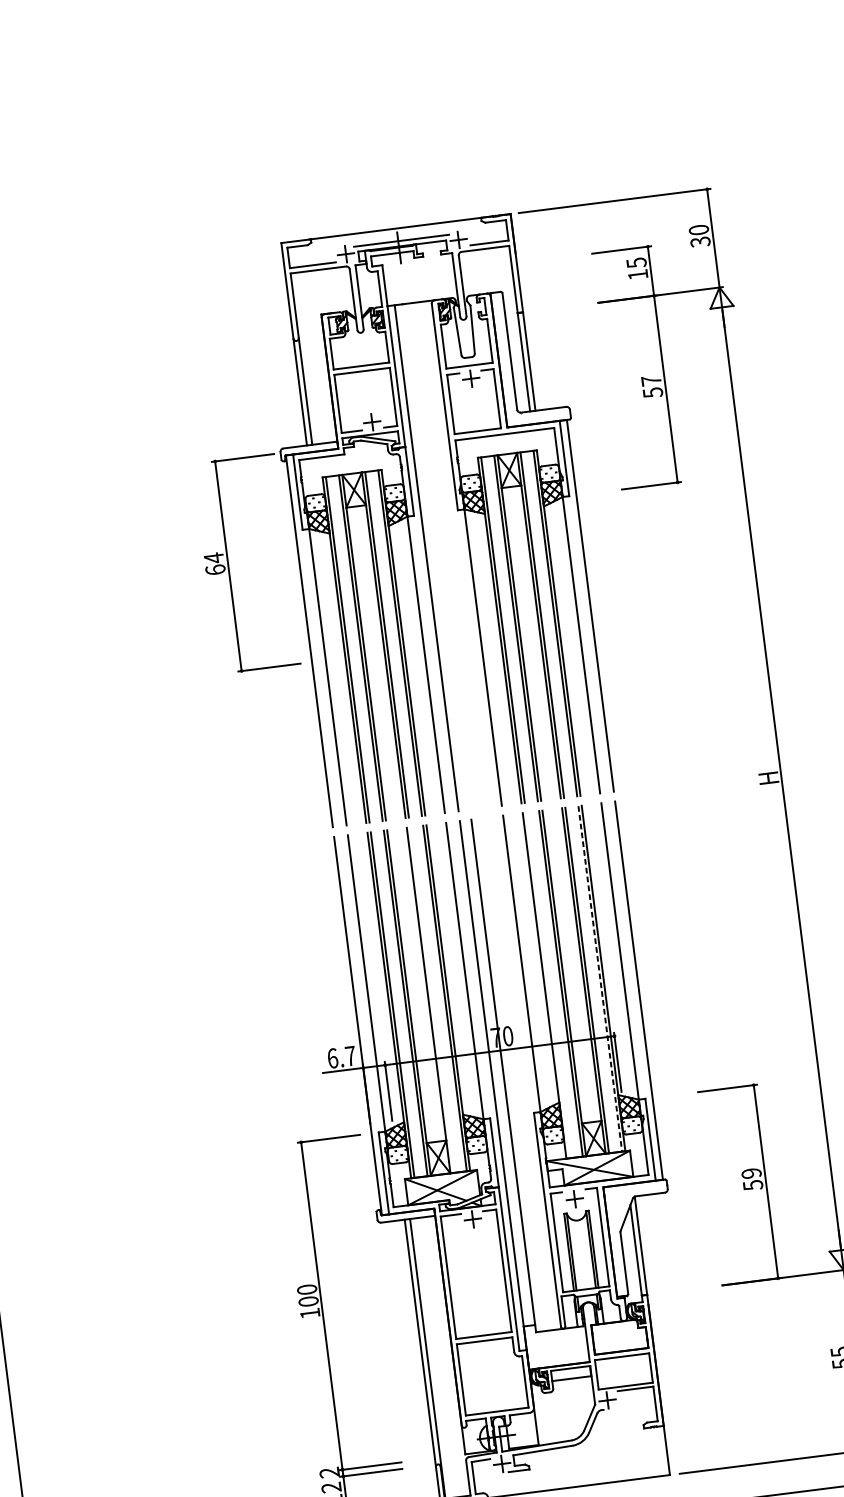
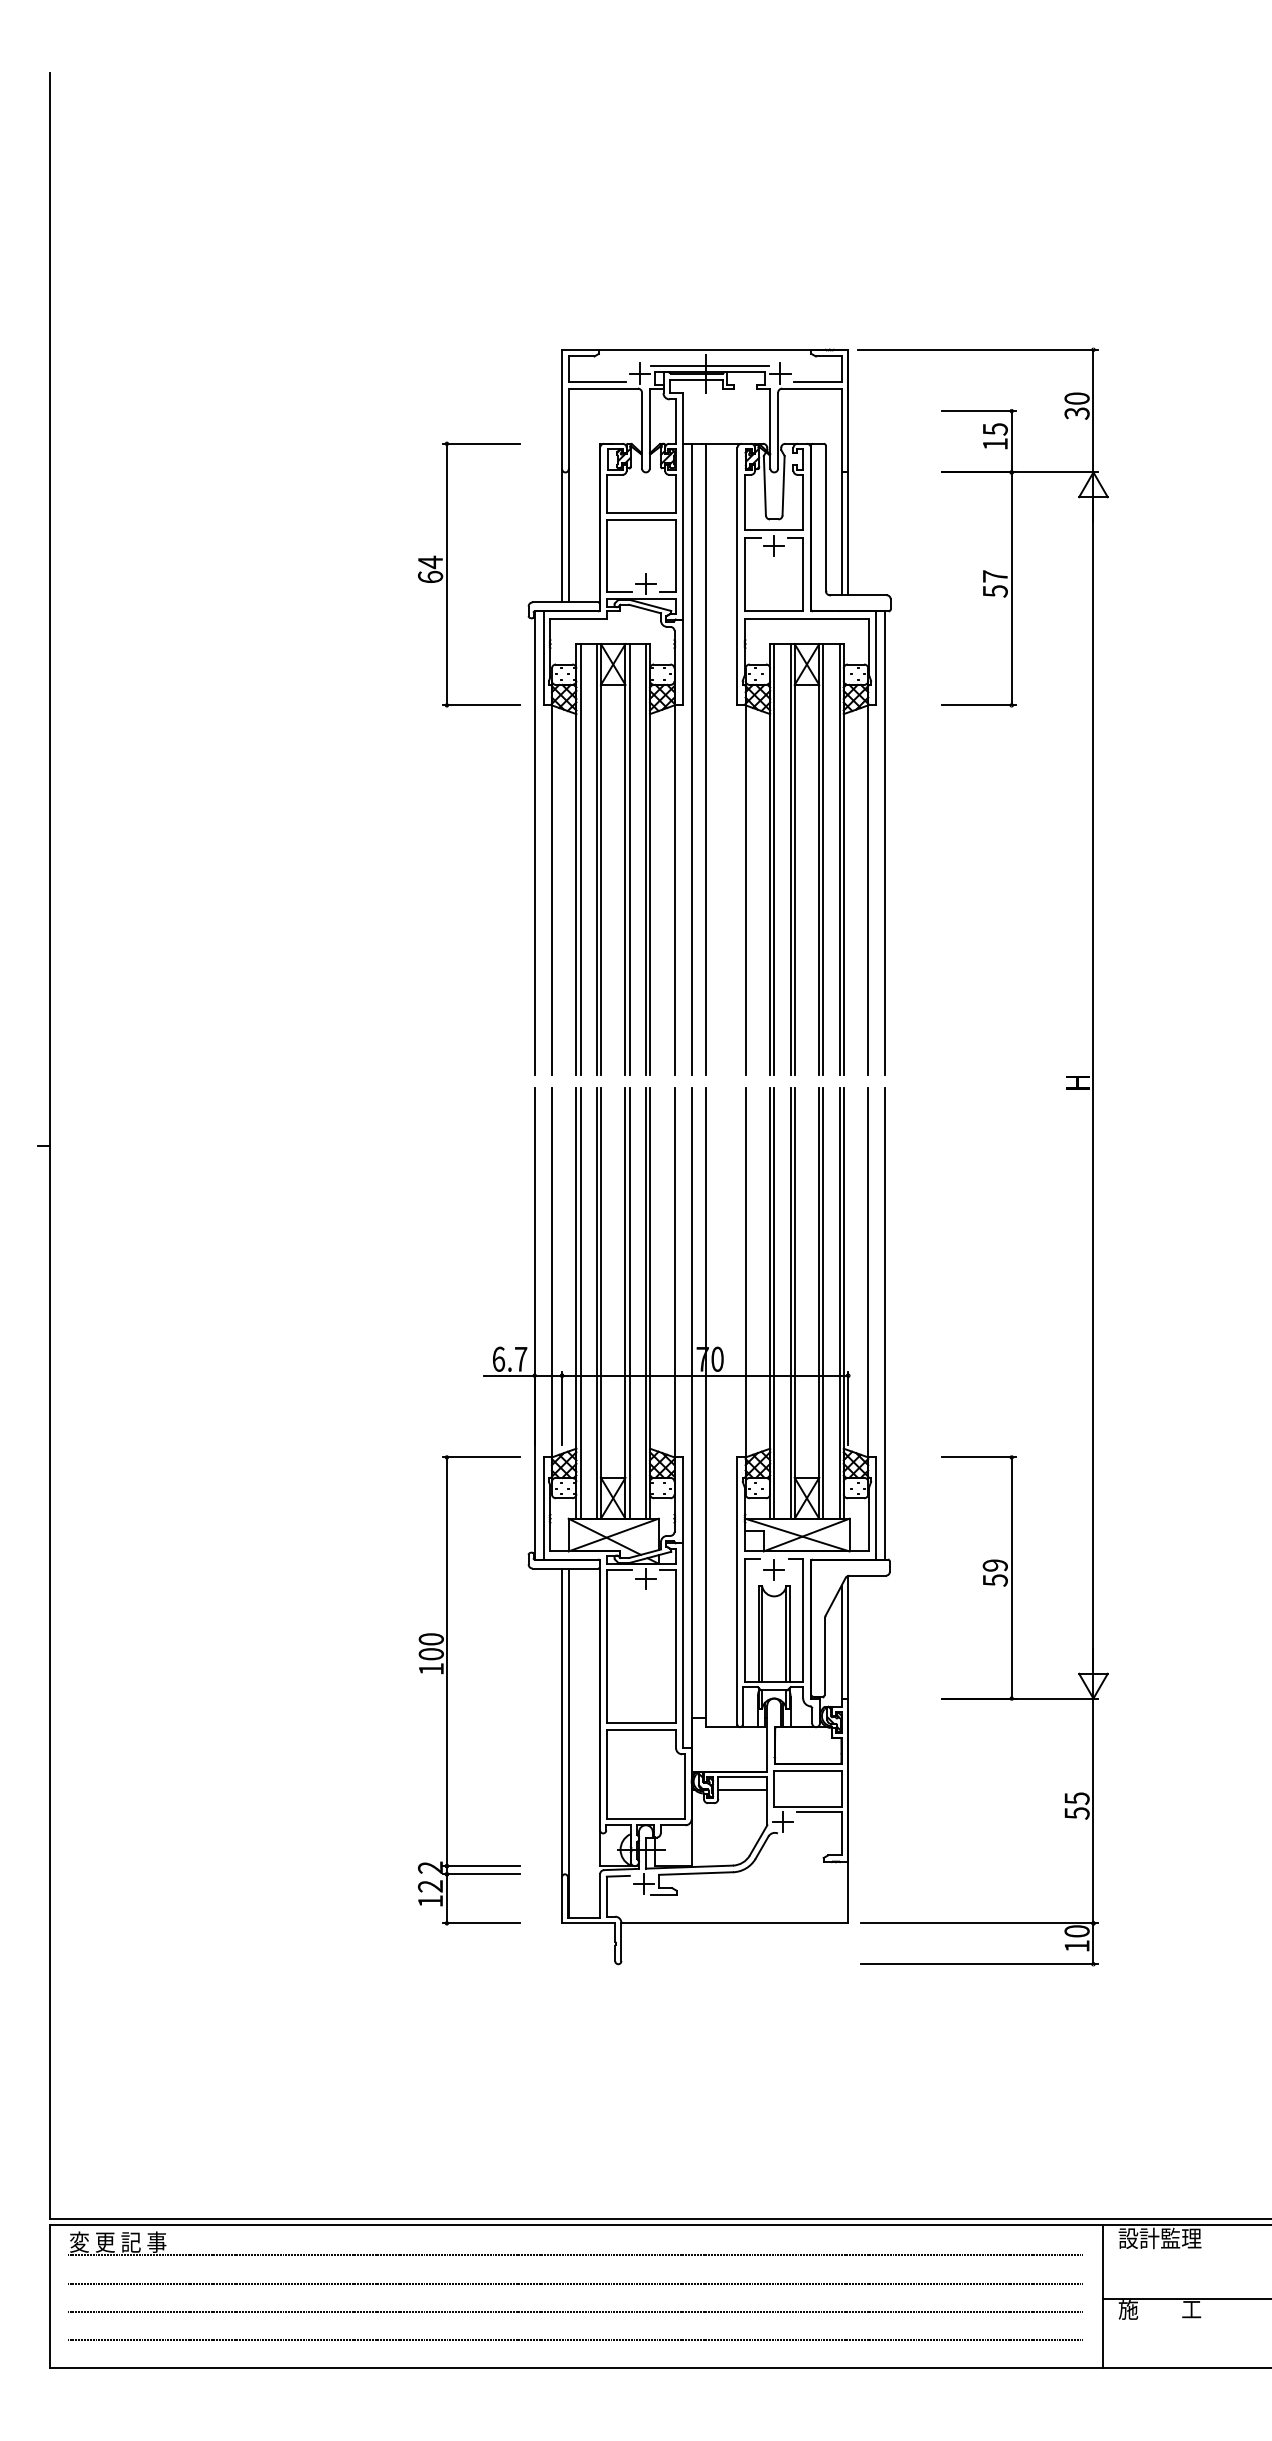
line: (438, 556) -> (706, 759), added
part: (228, 566) -> (447, 574), moved
line: (600, 979) -> (839, 1303), dashed -> solid
line: (548, 984) -> (774, 1302), added
line: (431, 999) -> (629, 1302), added

